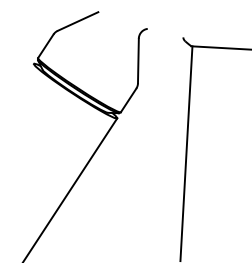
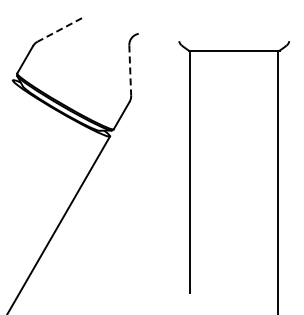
line: (77, 22) -> (59, 30), solid -> dashed
line: (138, 61) -> (130, 71), solid -> dashed

